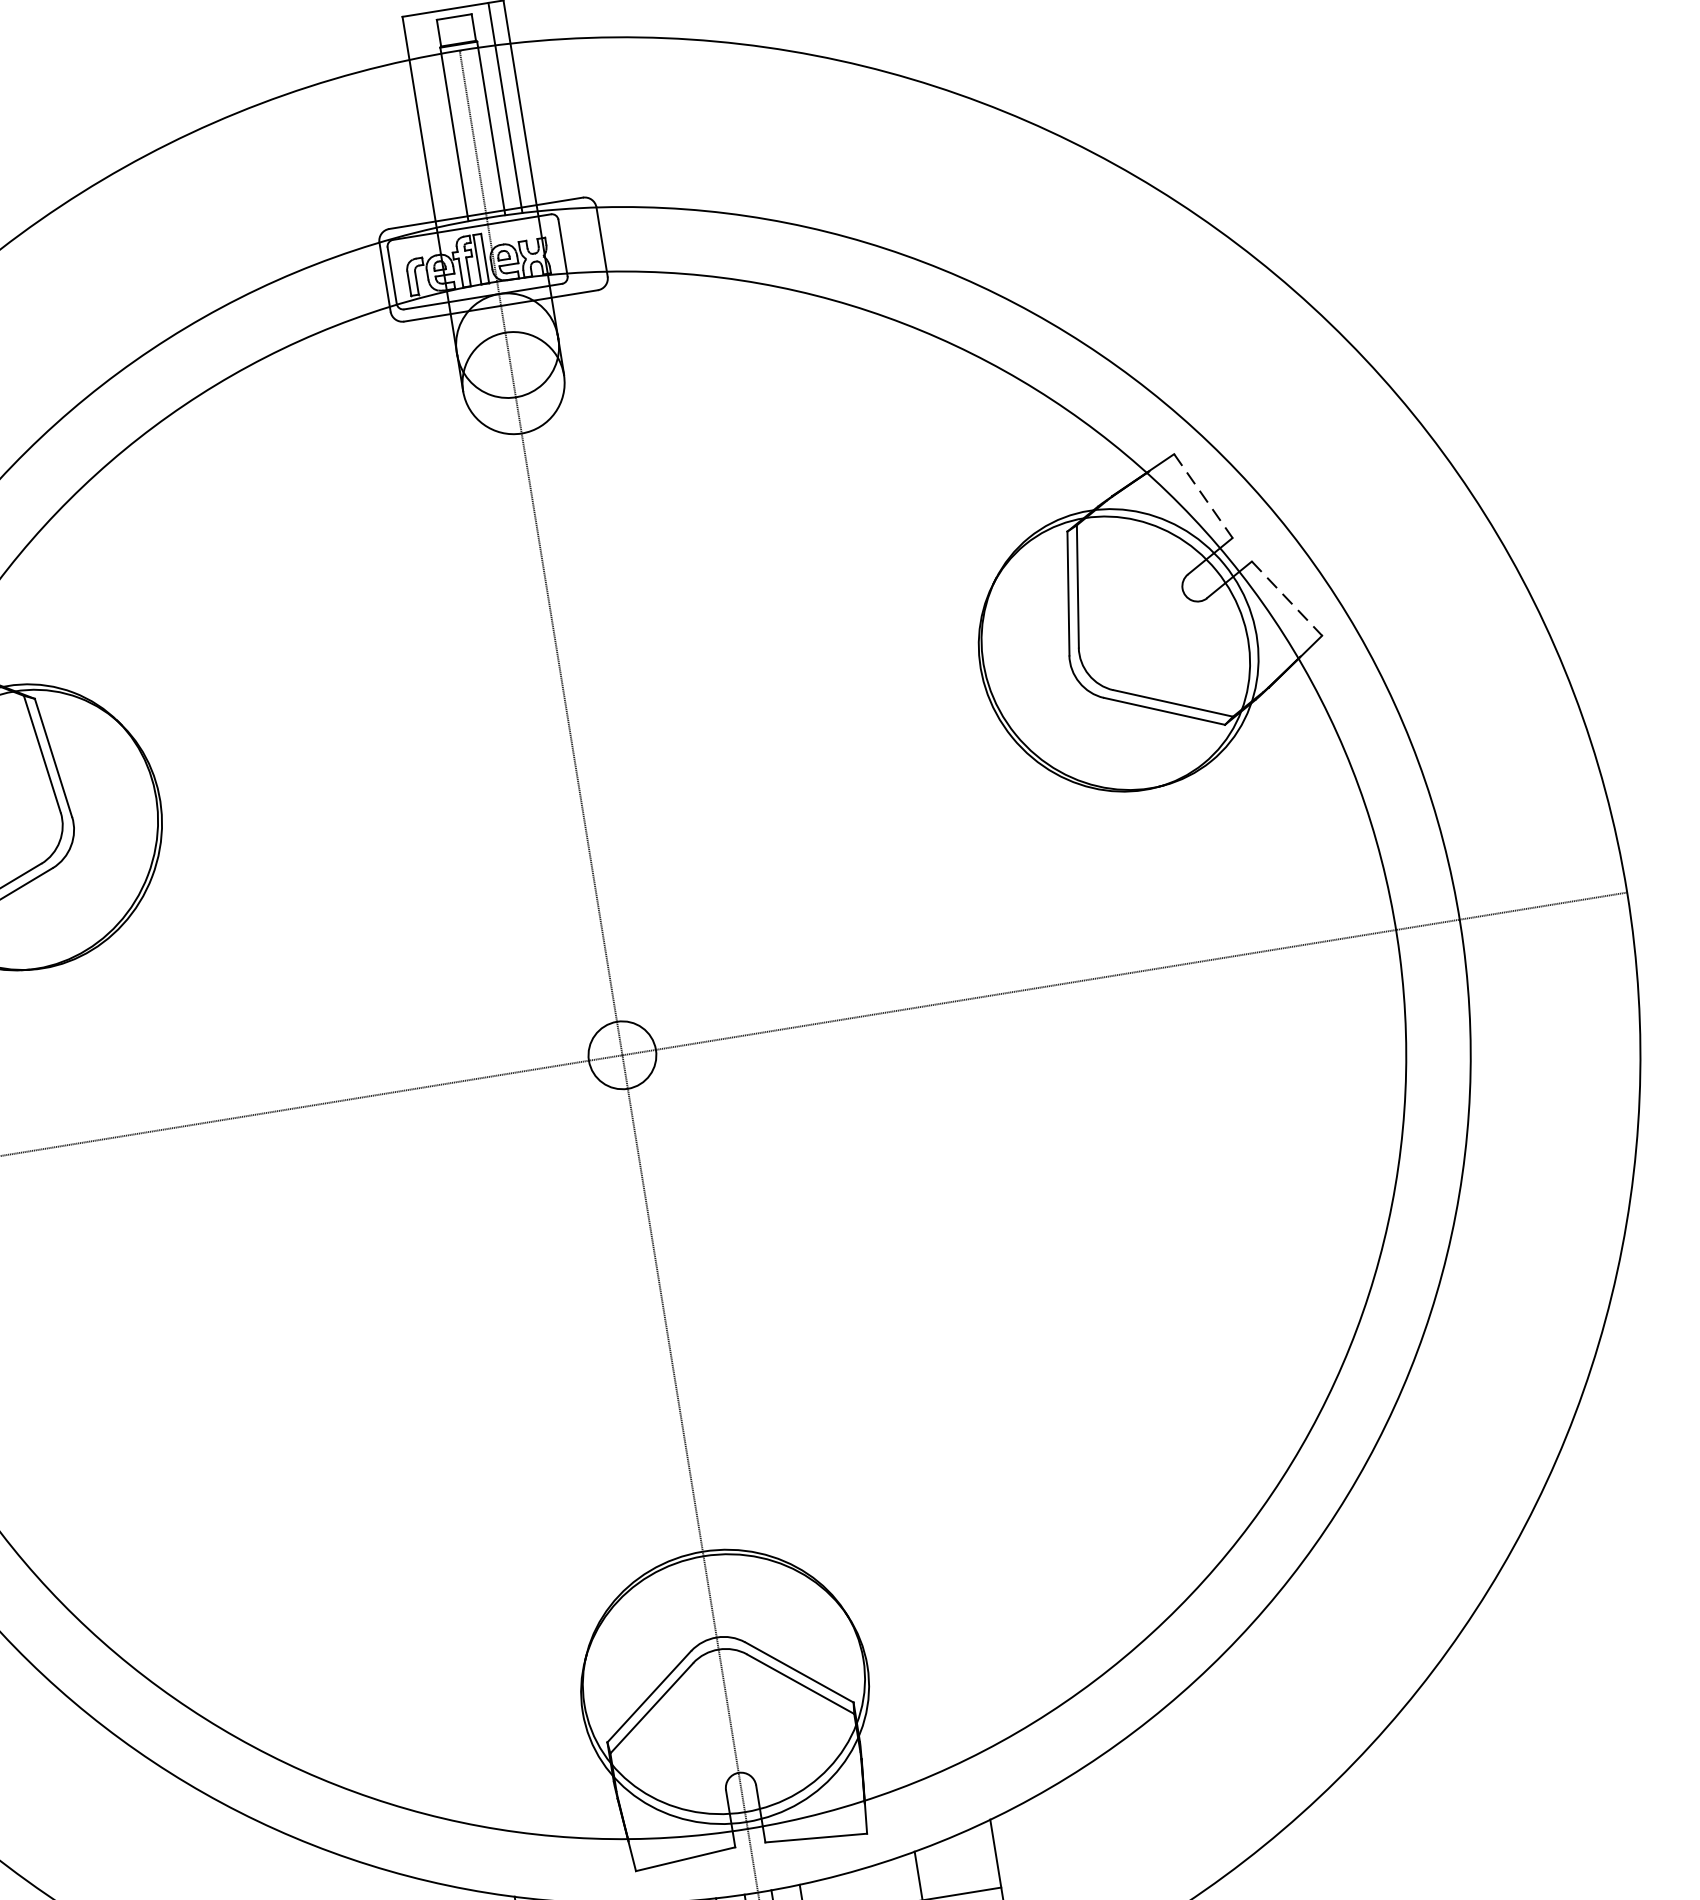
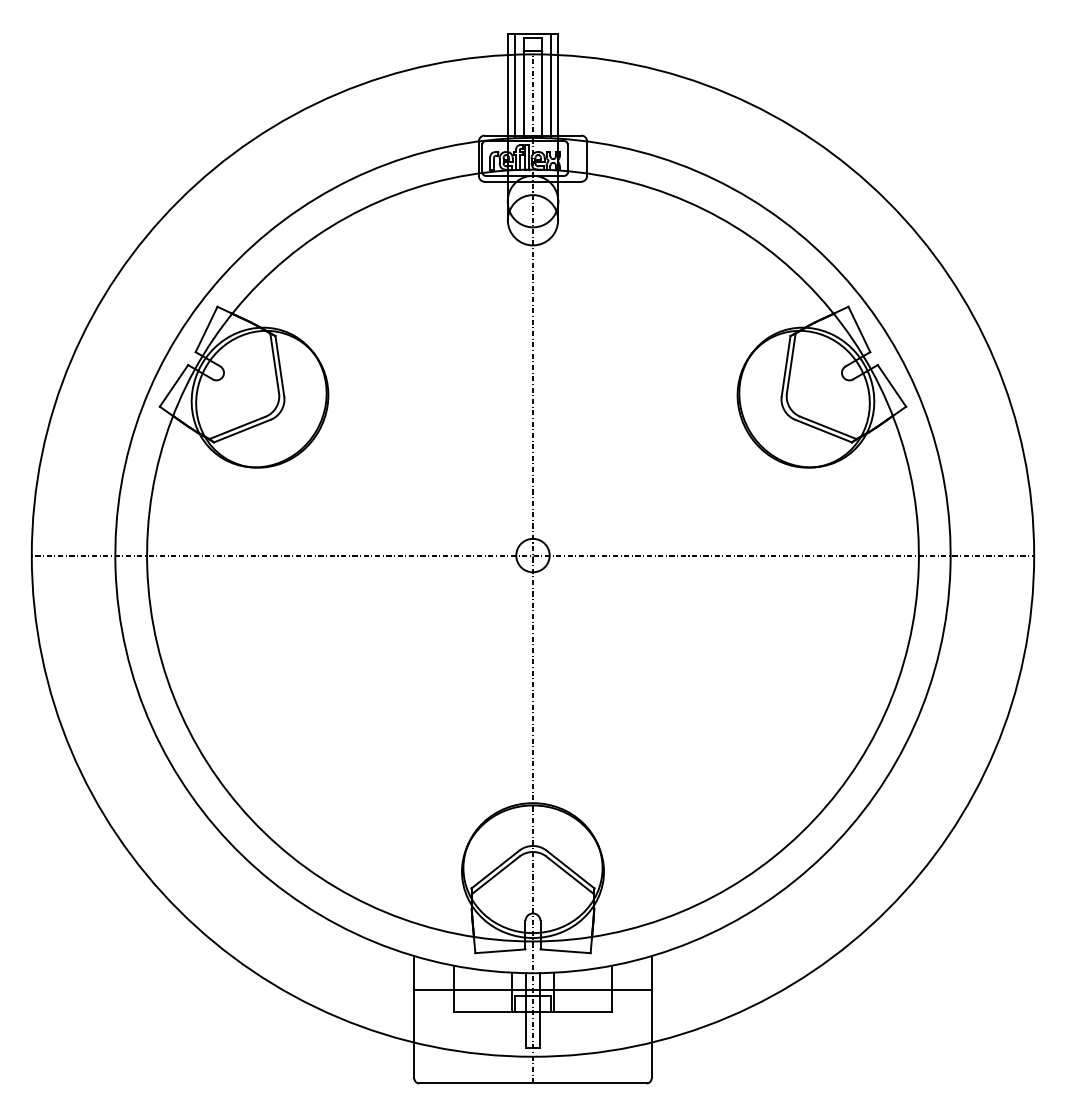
line: (434, 118) -> (515, 85), added
line: (1203, 496) -> (859, 329), dashed -> solid
line: (1288, 599) -> (892, 386), dashed -> solid

